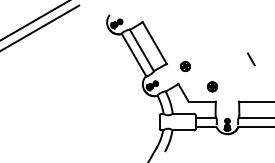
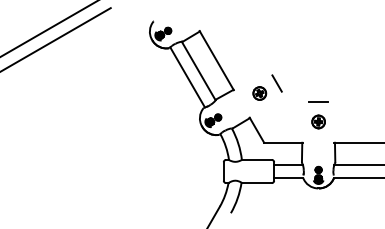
line: (250, 59) -> (276, 83), moved
line: (227, 72) -> (318, 101), added
part: (212, 86) -> (318, 121), moved

